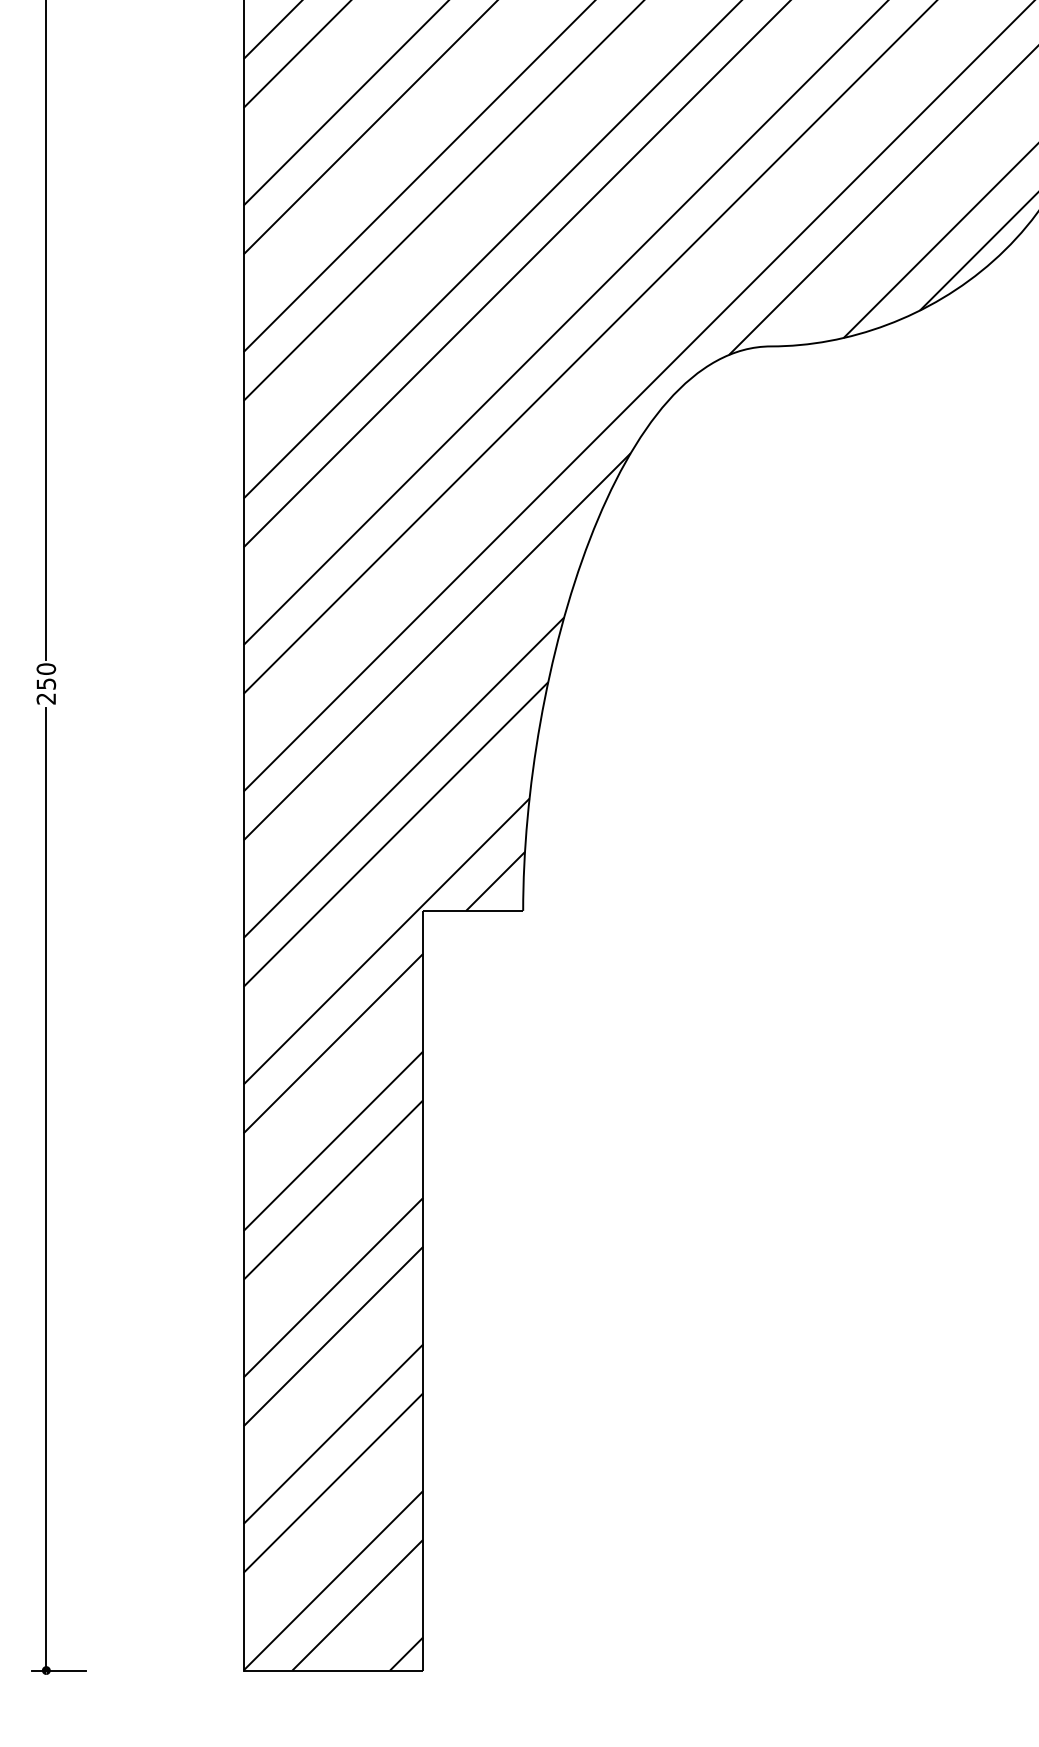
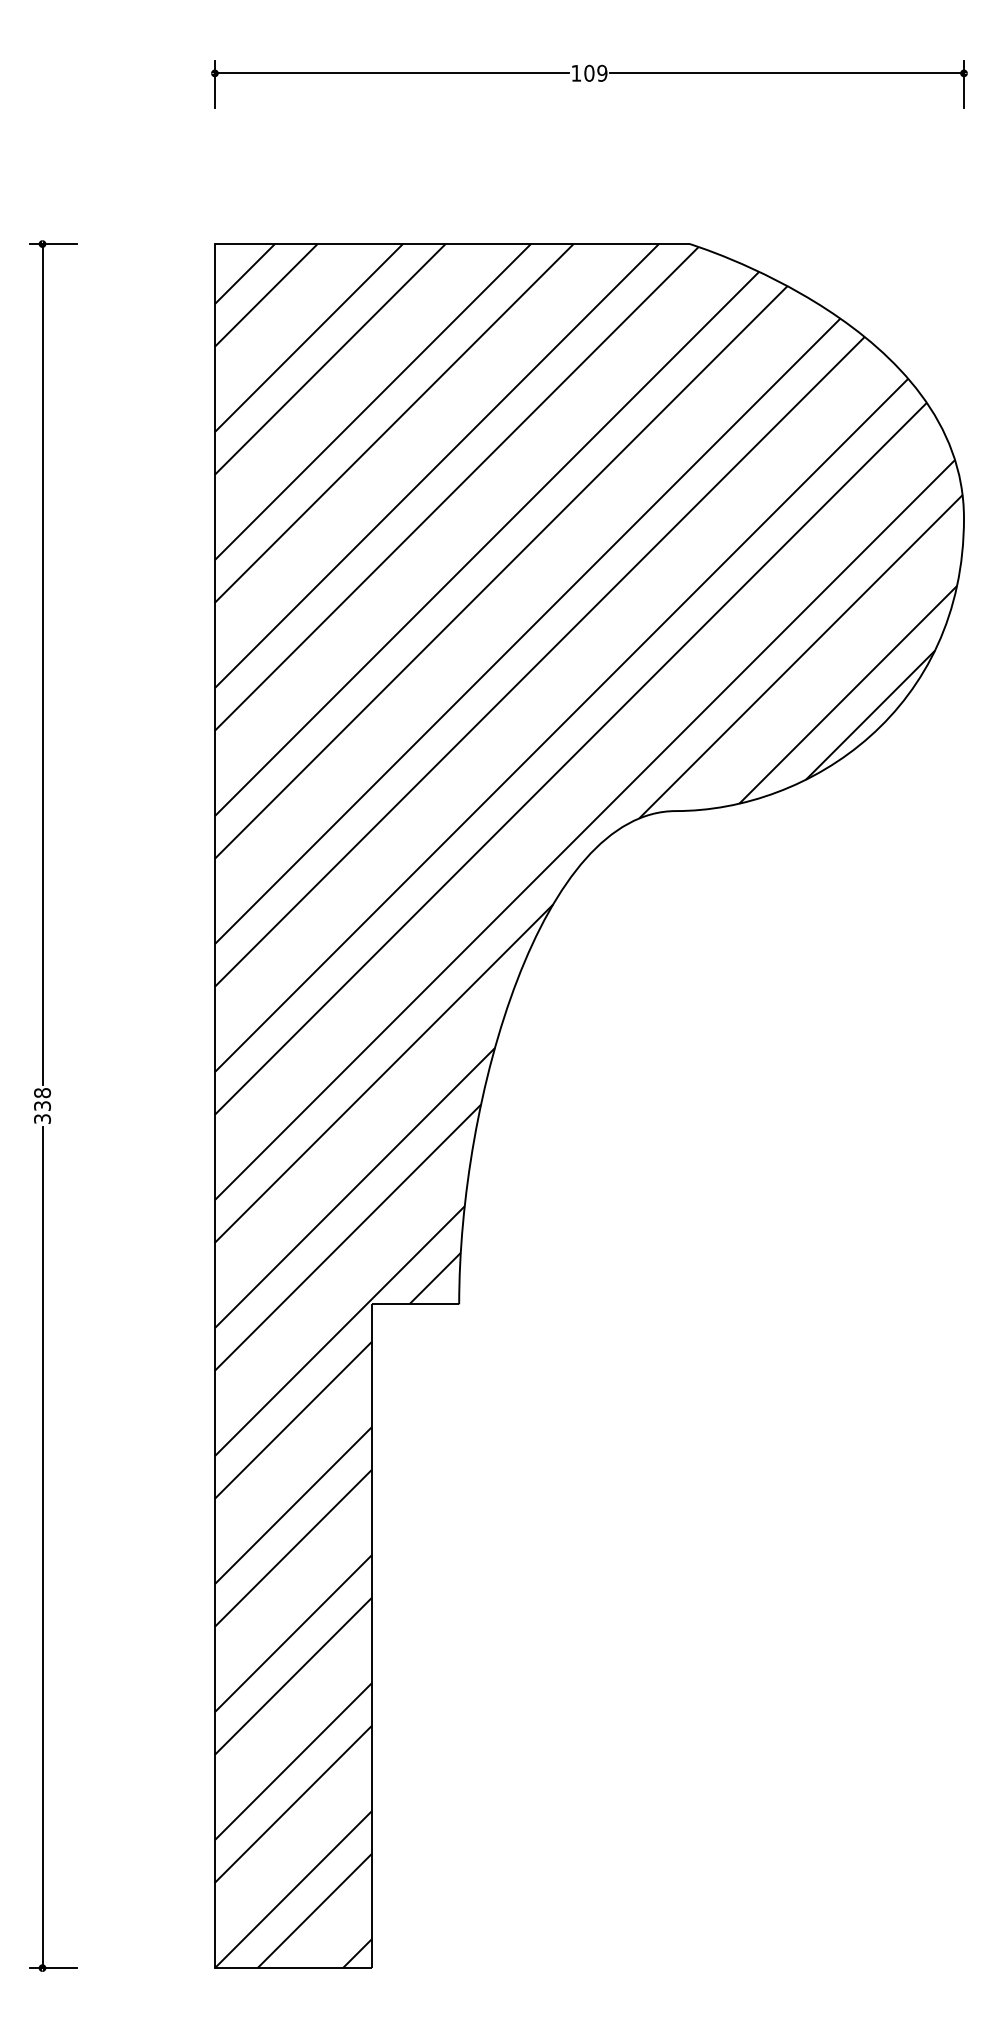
text: (46, 683) -> (42, 1105), 250 -> 338

